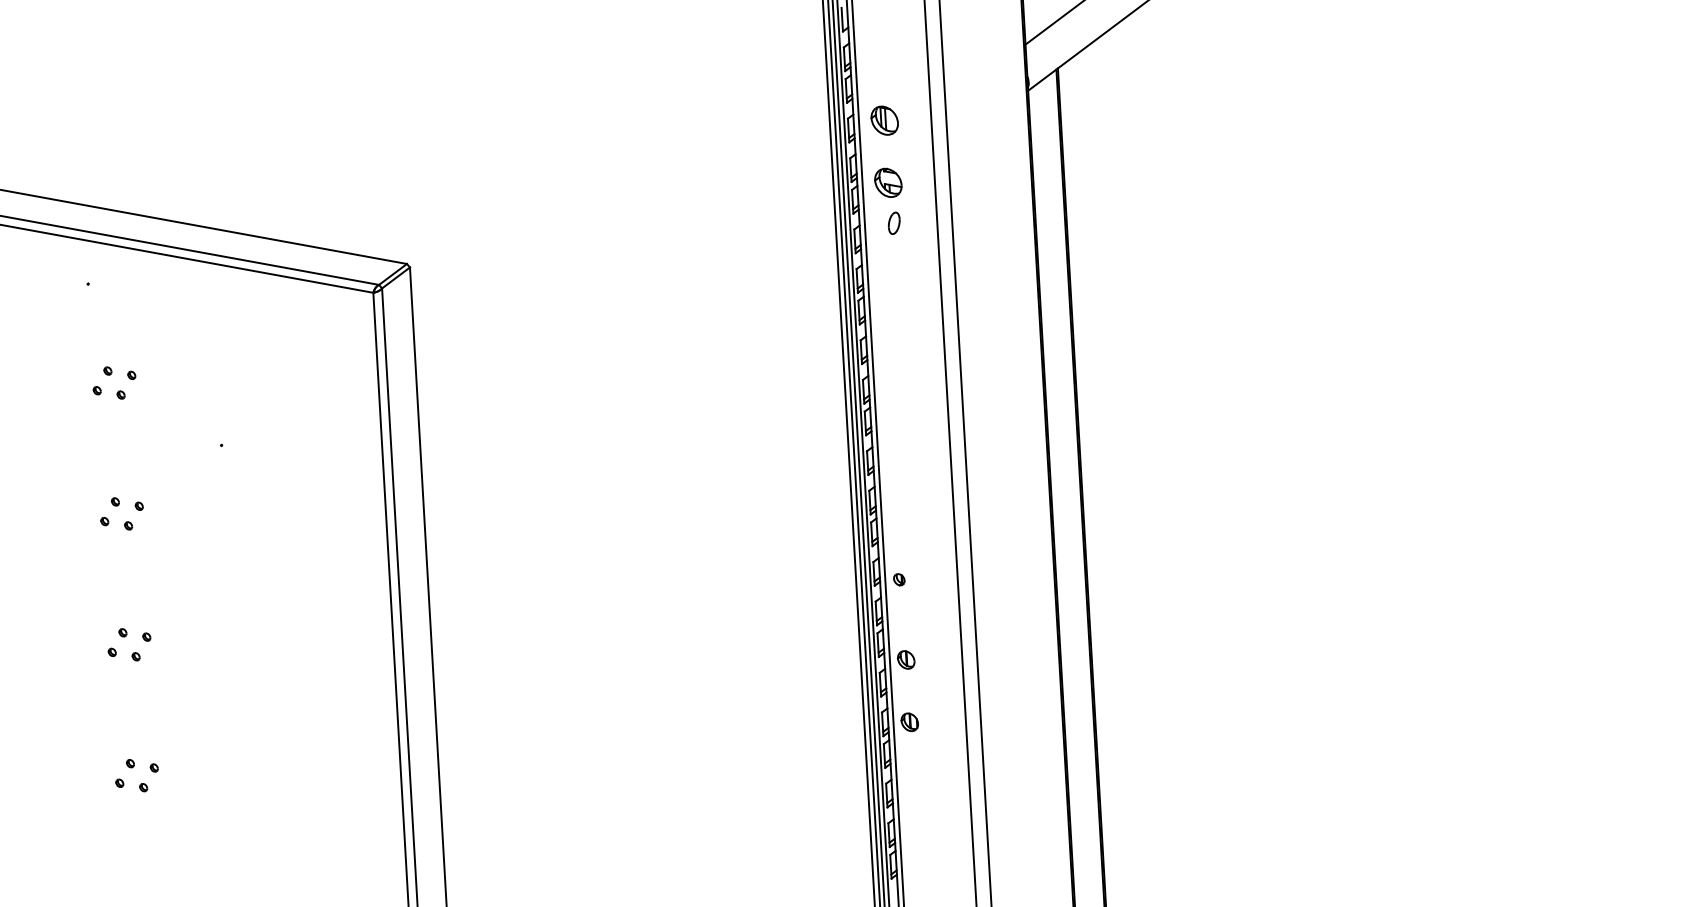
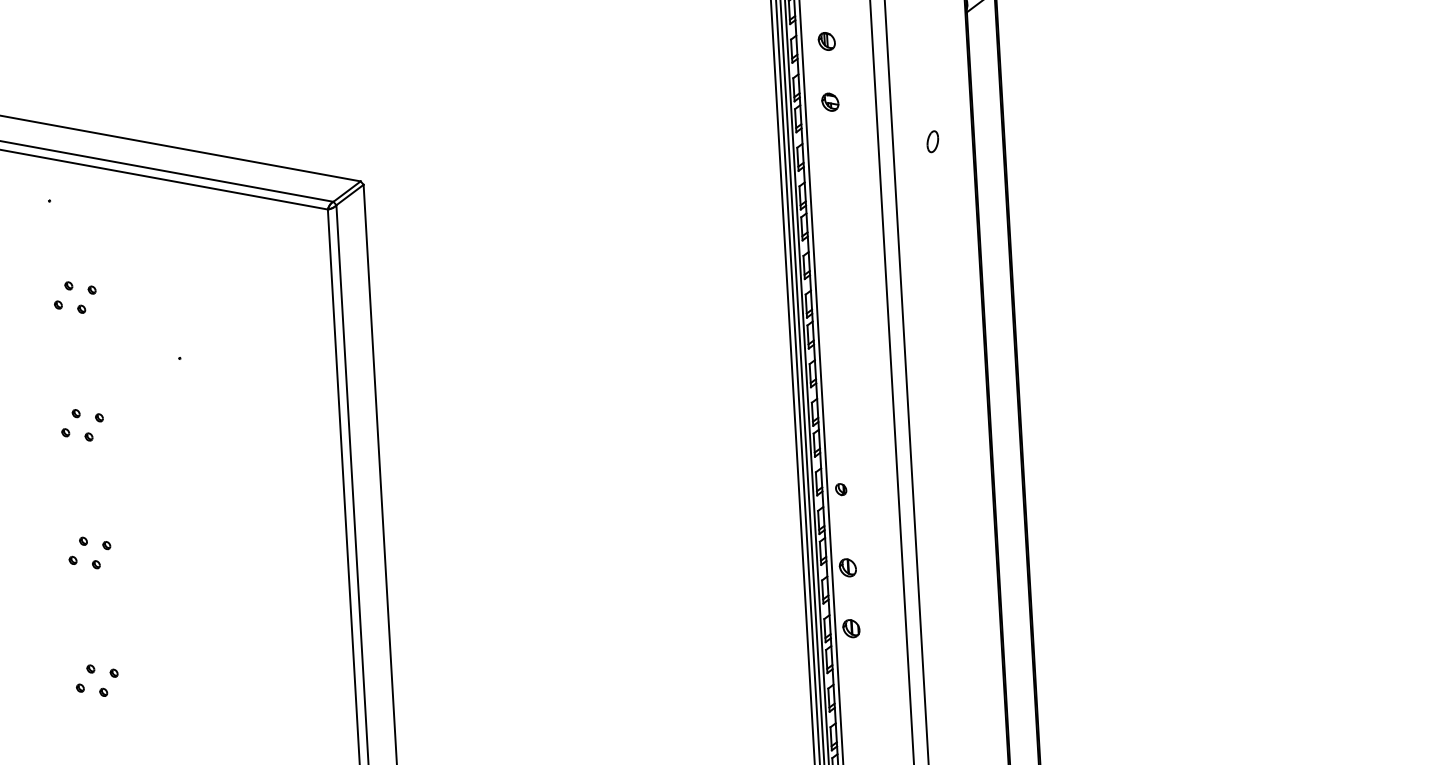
part: (884, 120) -> (826, 41), size x0.62
part: (887, 182) -> (829, 101), size x0.62
part: (893, 222) -> (932, 140), moved

